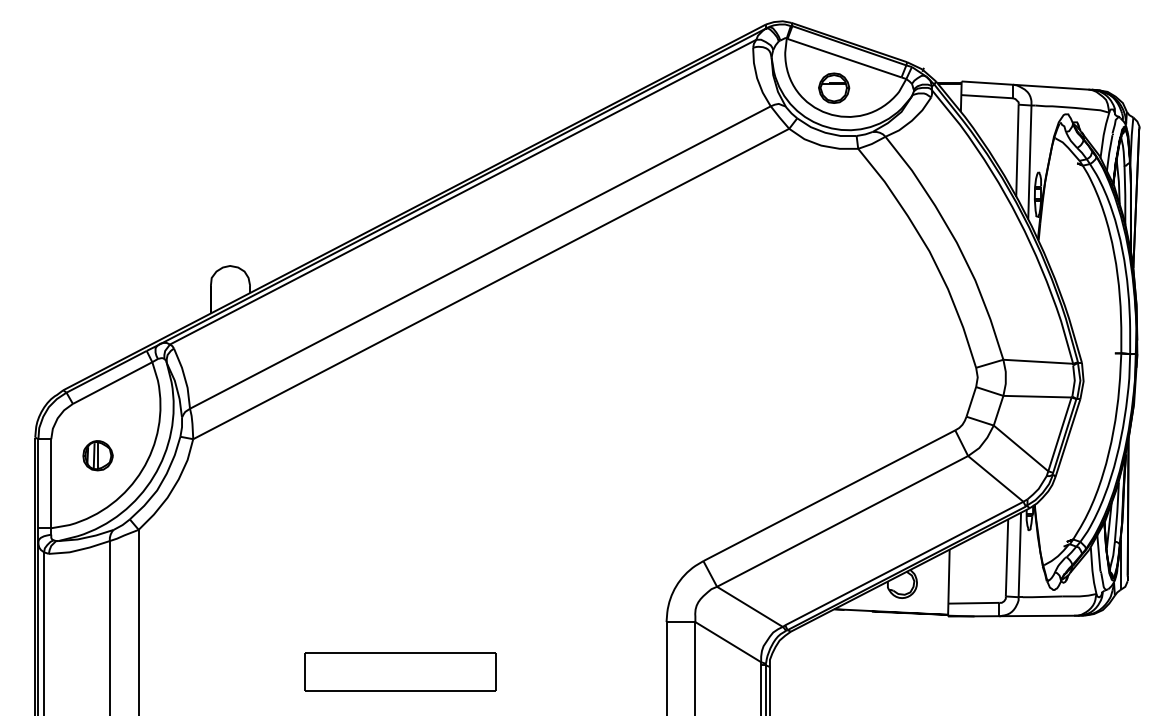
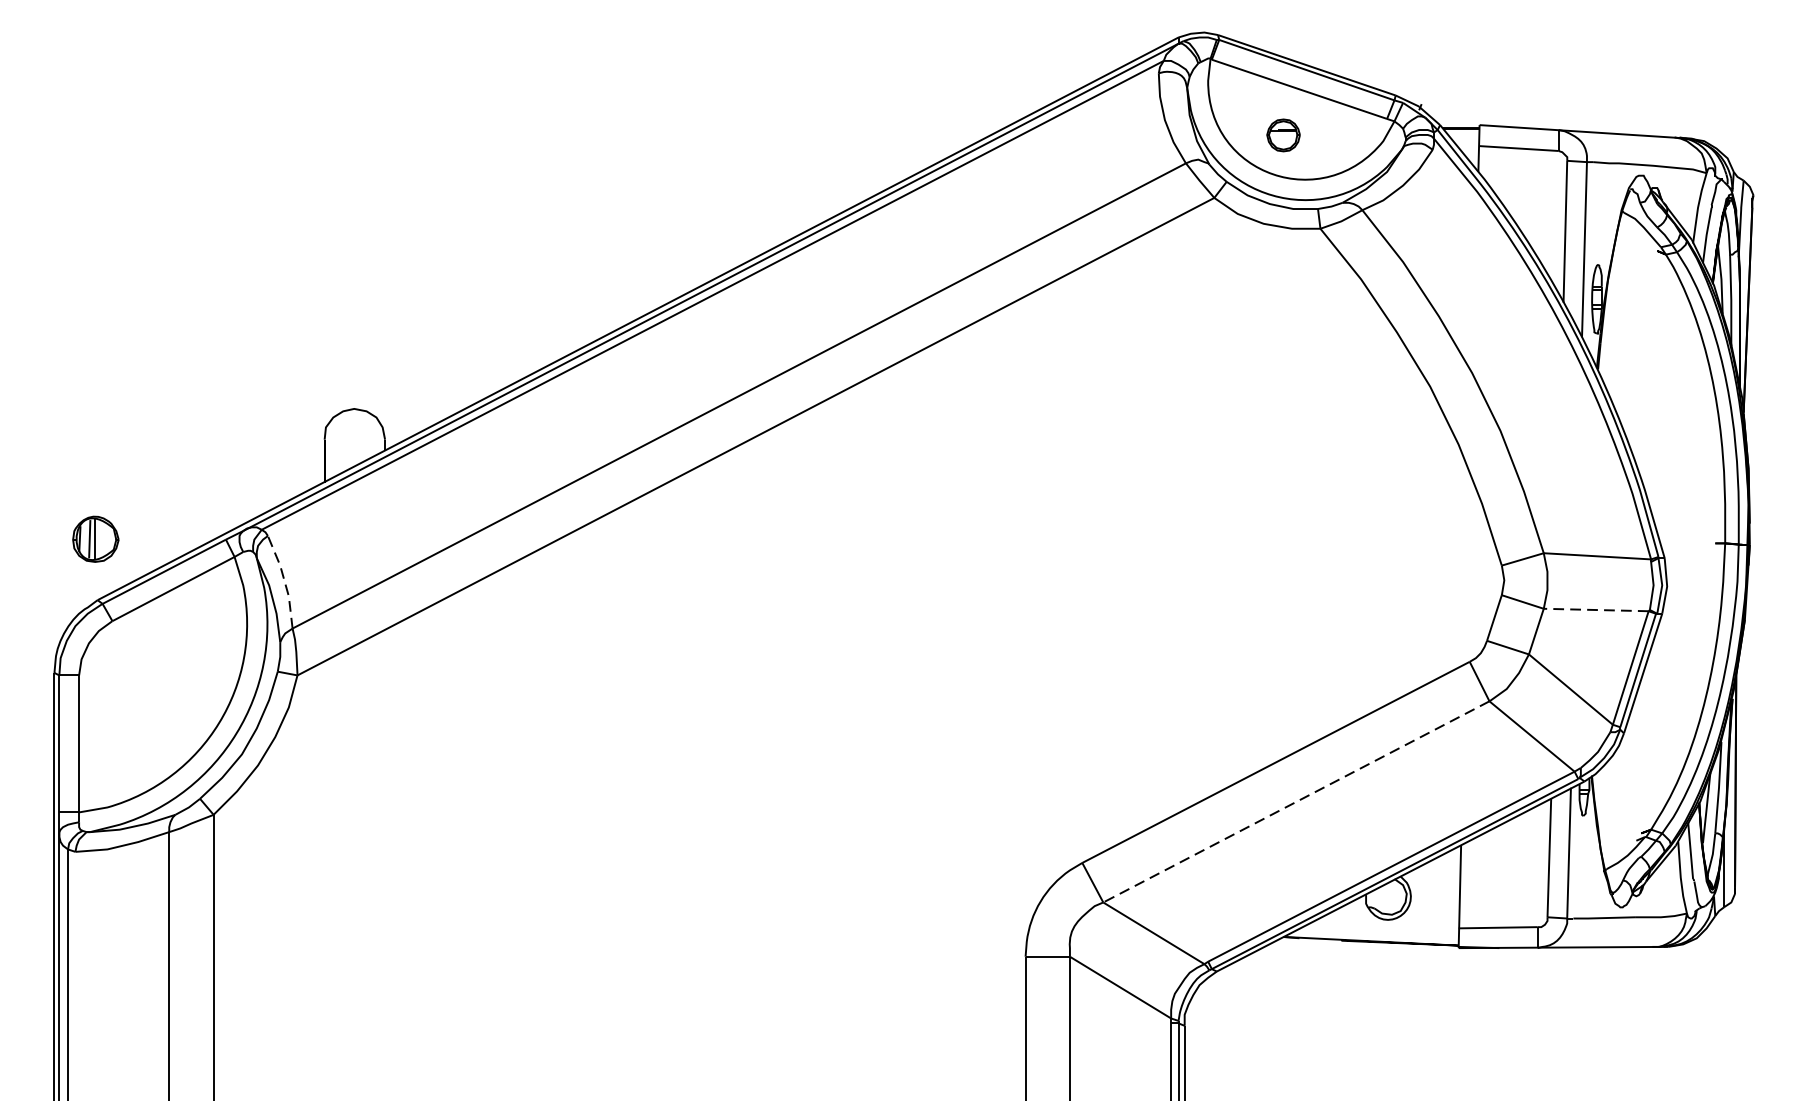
part: (834, 87) -> (1283, 134), size x0.7
line: (184, 378) -> (284, 582), solid -> dashed
line: (1036, 396) -> (1594, 609), solid -> dashed
part: (97, 455) -> (94, 538), moved
line: (842, 521) -> (1296, 802), solid -> dashed
part: (400, 671) -> (616, 1032), removed

